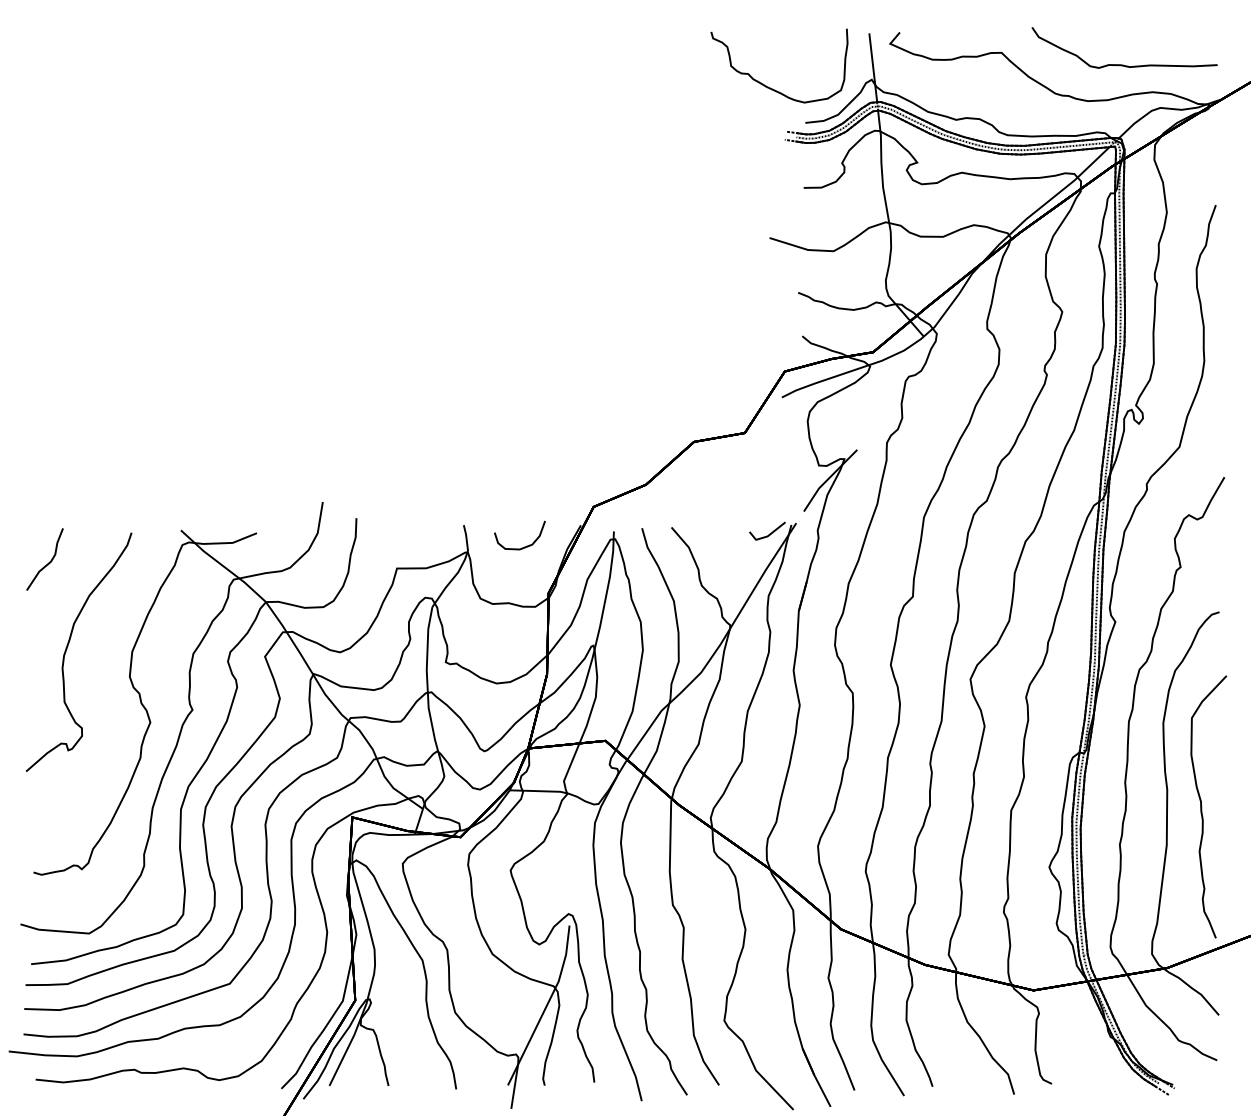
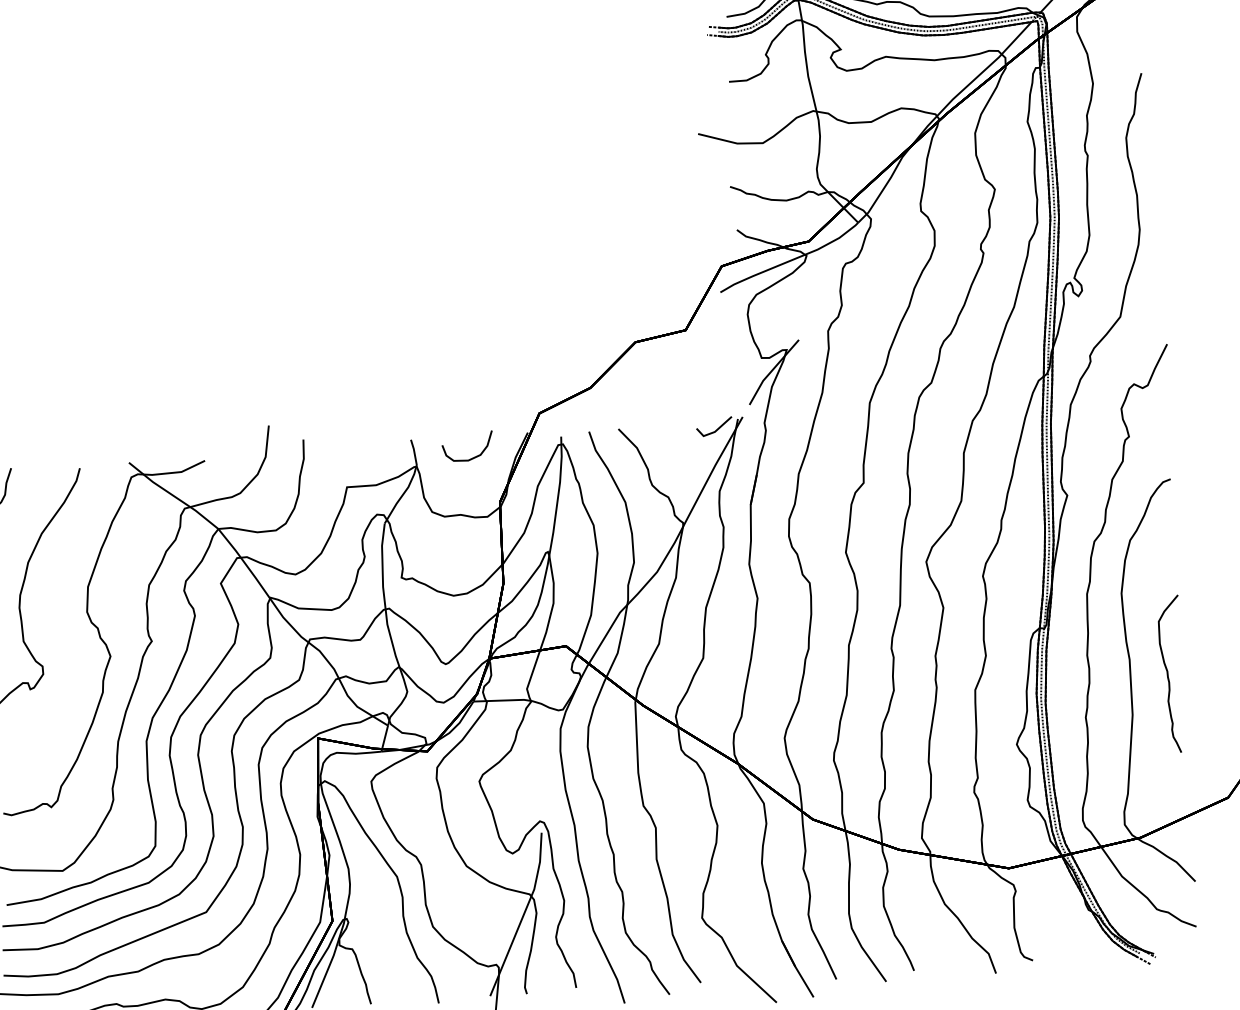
part: (1208, 806) -> (1171, 673), size x0.6

